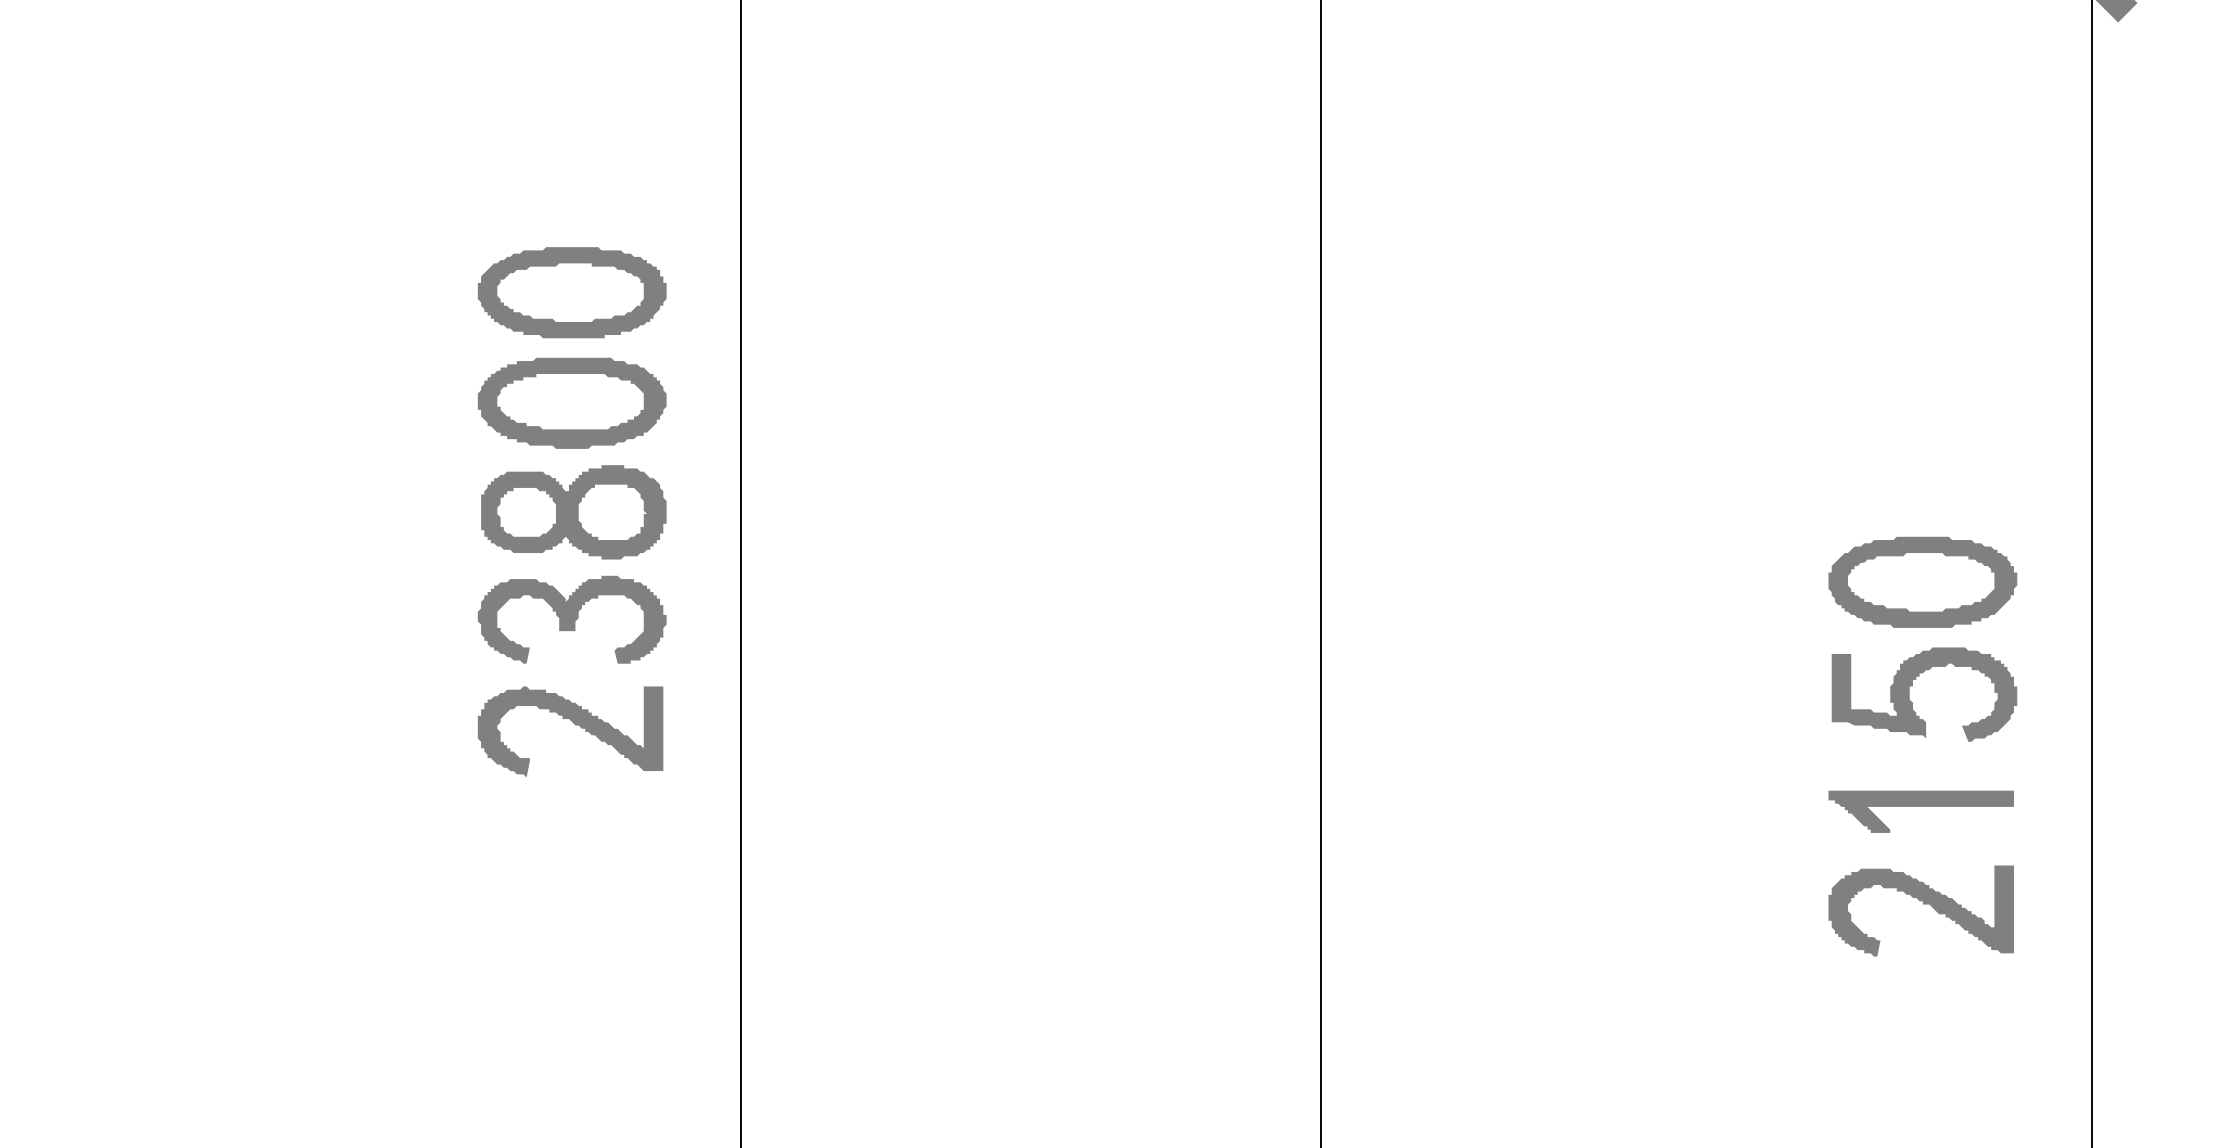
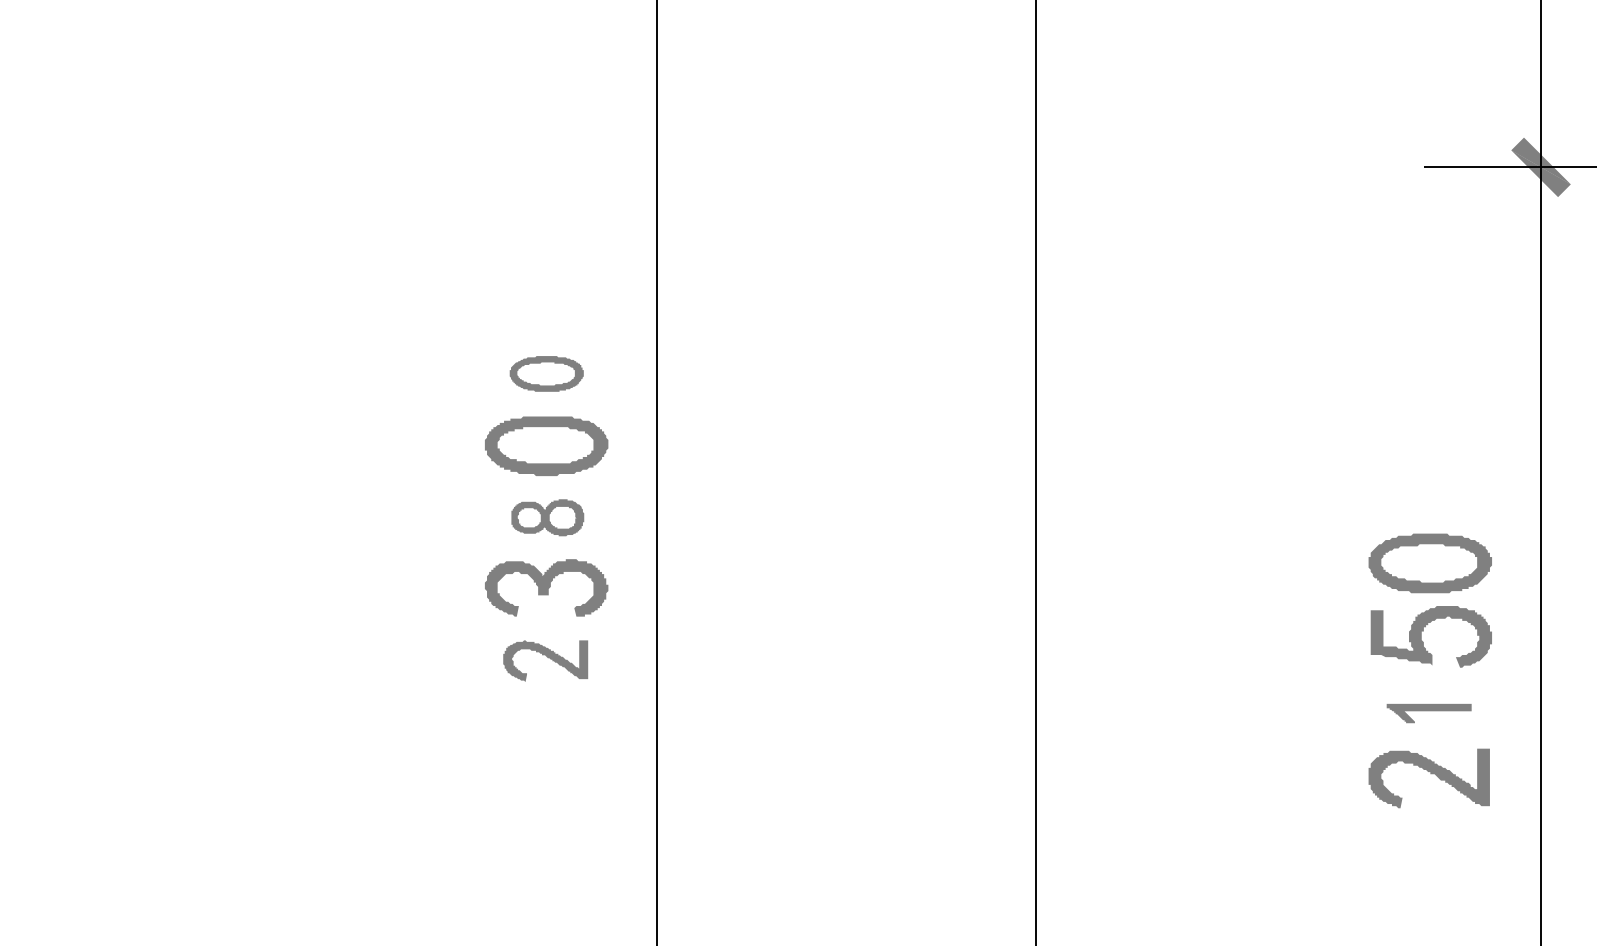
part: (572, 292) -> (546, 373), size x0.6
part: (573, 512) -> (547, 517), size x0.6
part: (570, 730) -> (545, 660), size x0.7
part: (1920, 811) -> (1428, 713), size x0.7

